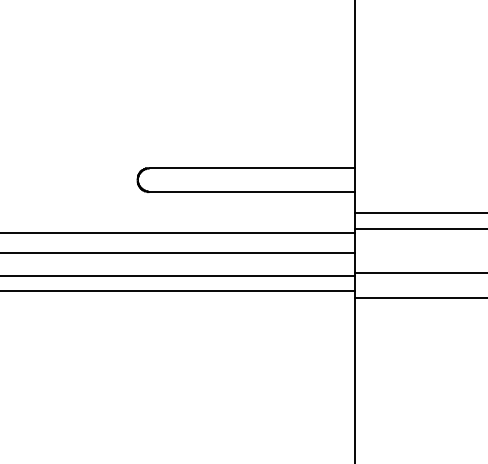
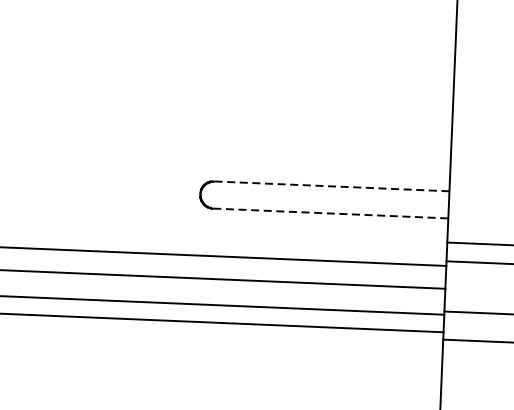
line: (252, 168) -> (332, 186), solid -> dashed
line: (252, 191) -> (331, 213), solid -> dashed

